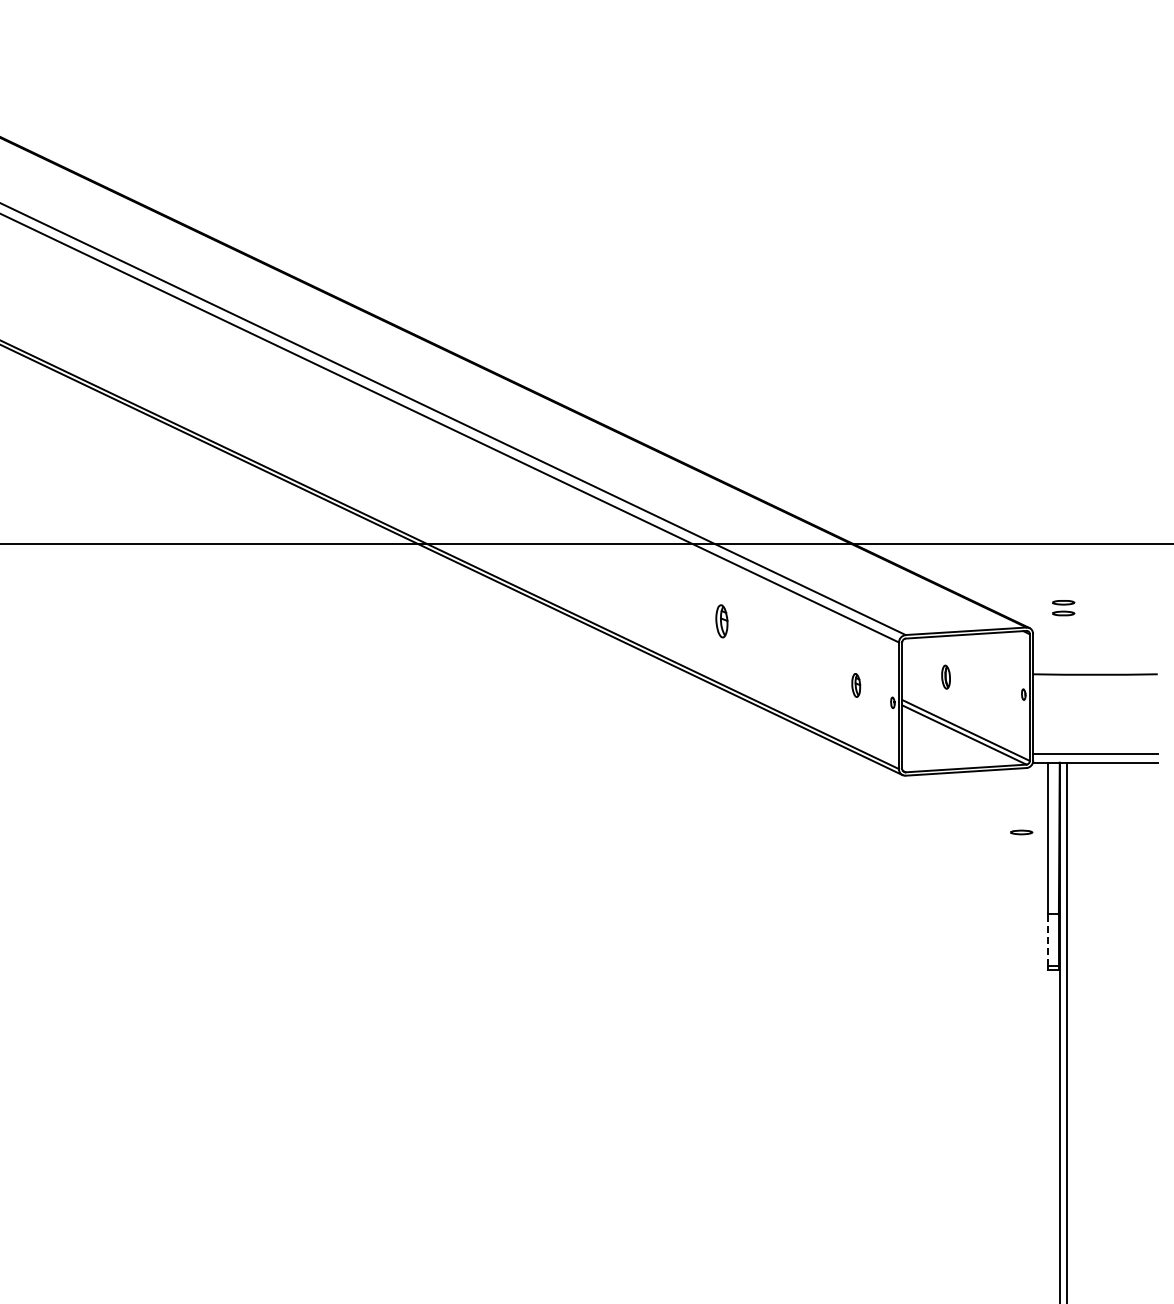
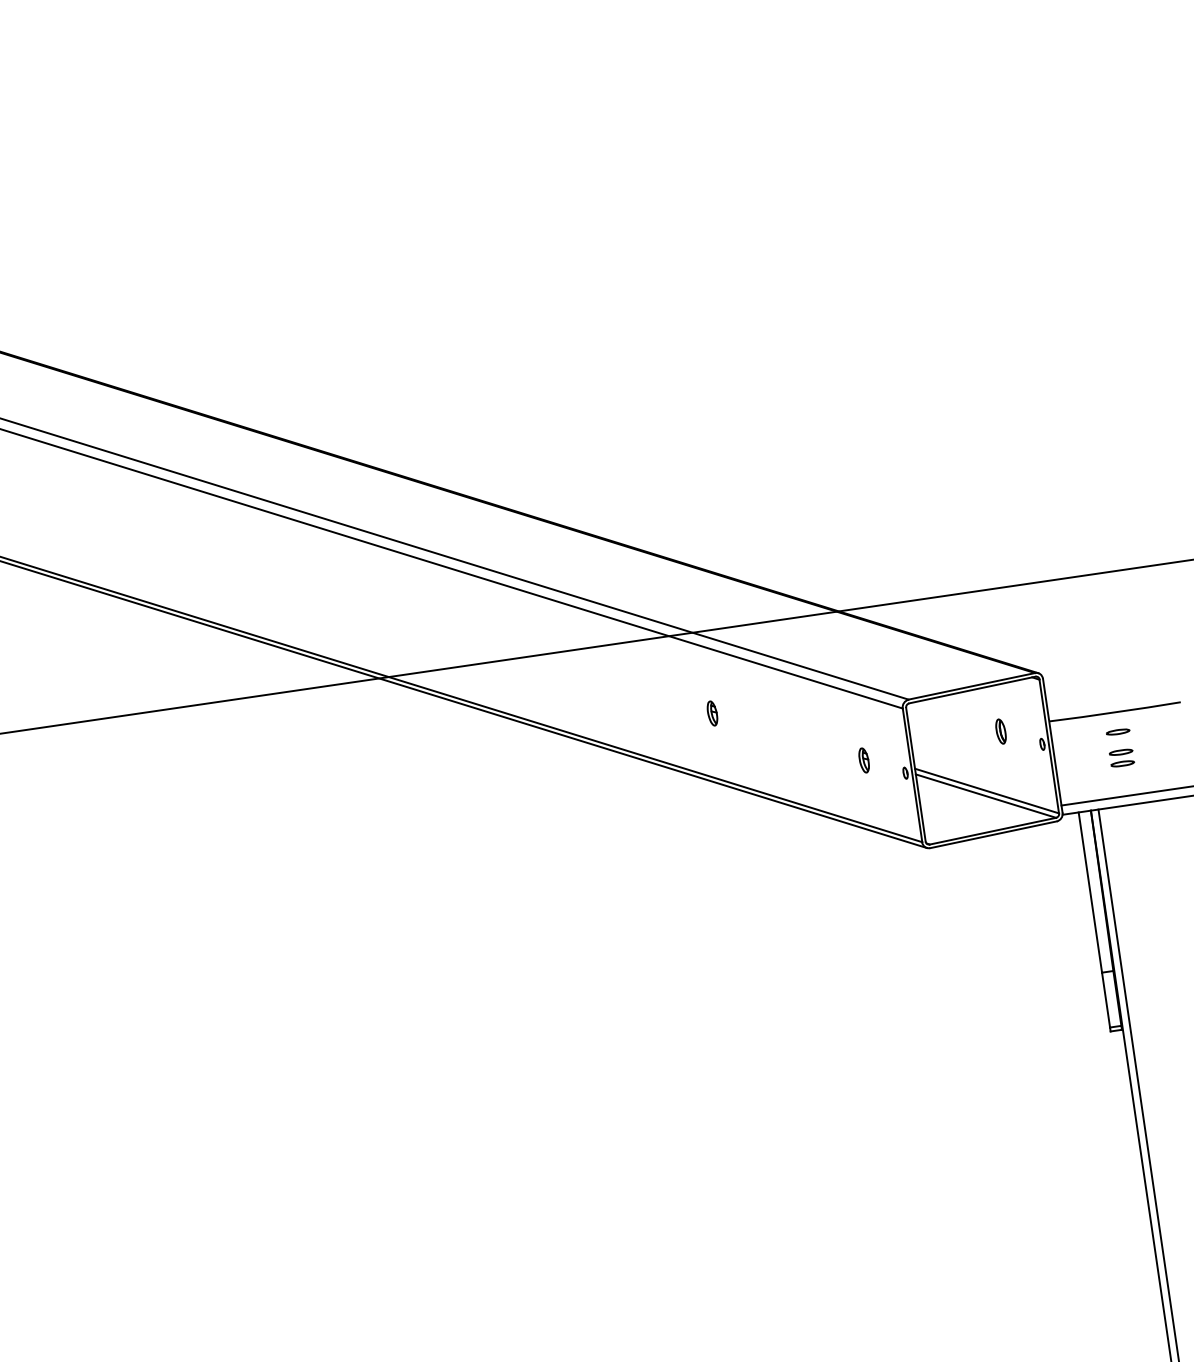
part: (1063, 608) -> (1121, 758), moved
part: (721, 621) -> (712, 713), size x0.71
part: (945, 676) -> (1000, 730), moved
part: (1021, 832) -> (1118, 732), moved
line: (1048, 940) -> (1106, 1000), dashed -> solid

